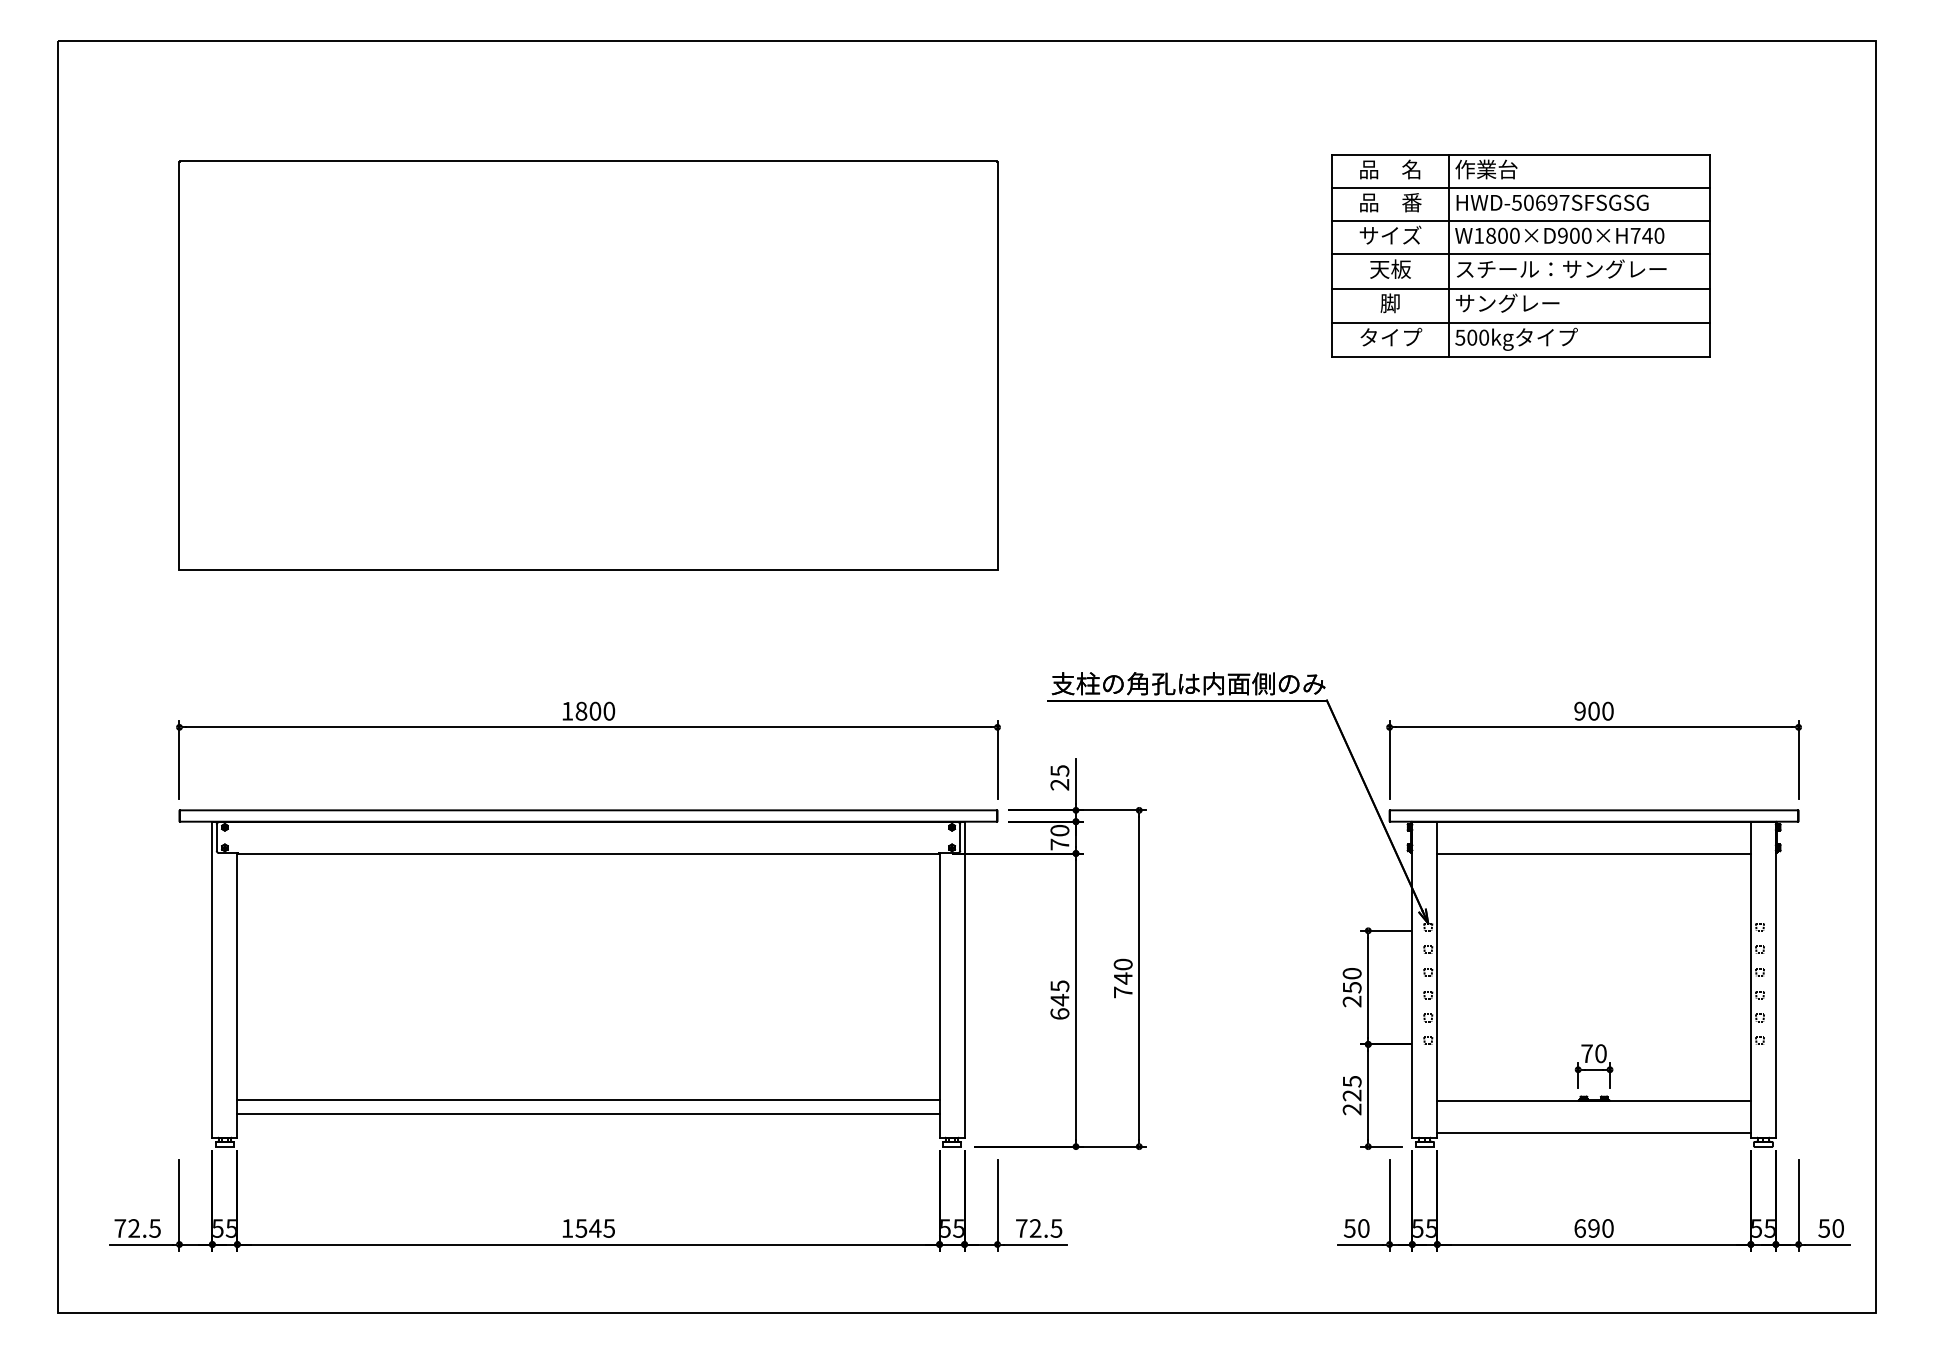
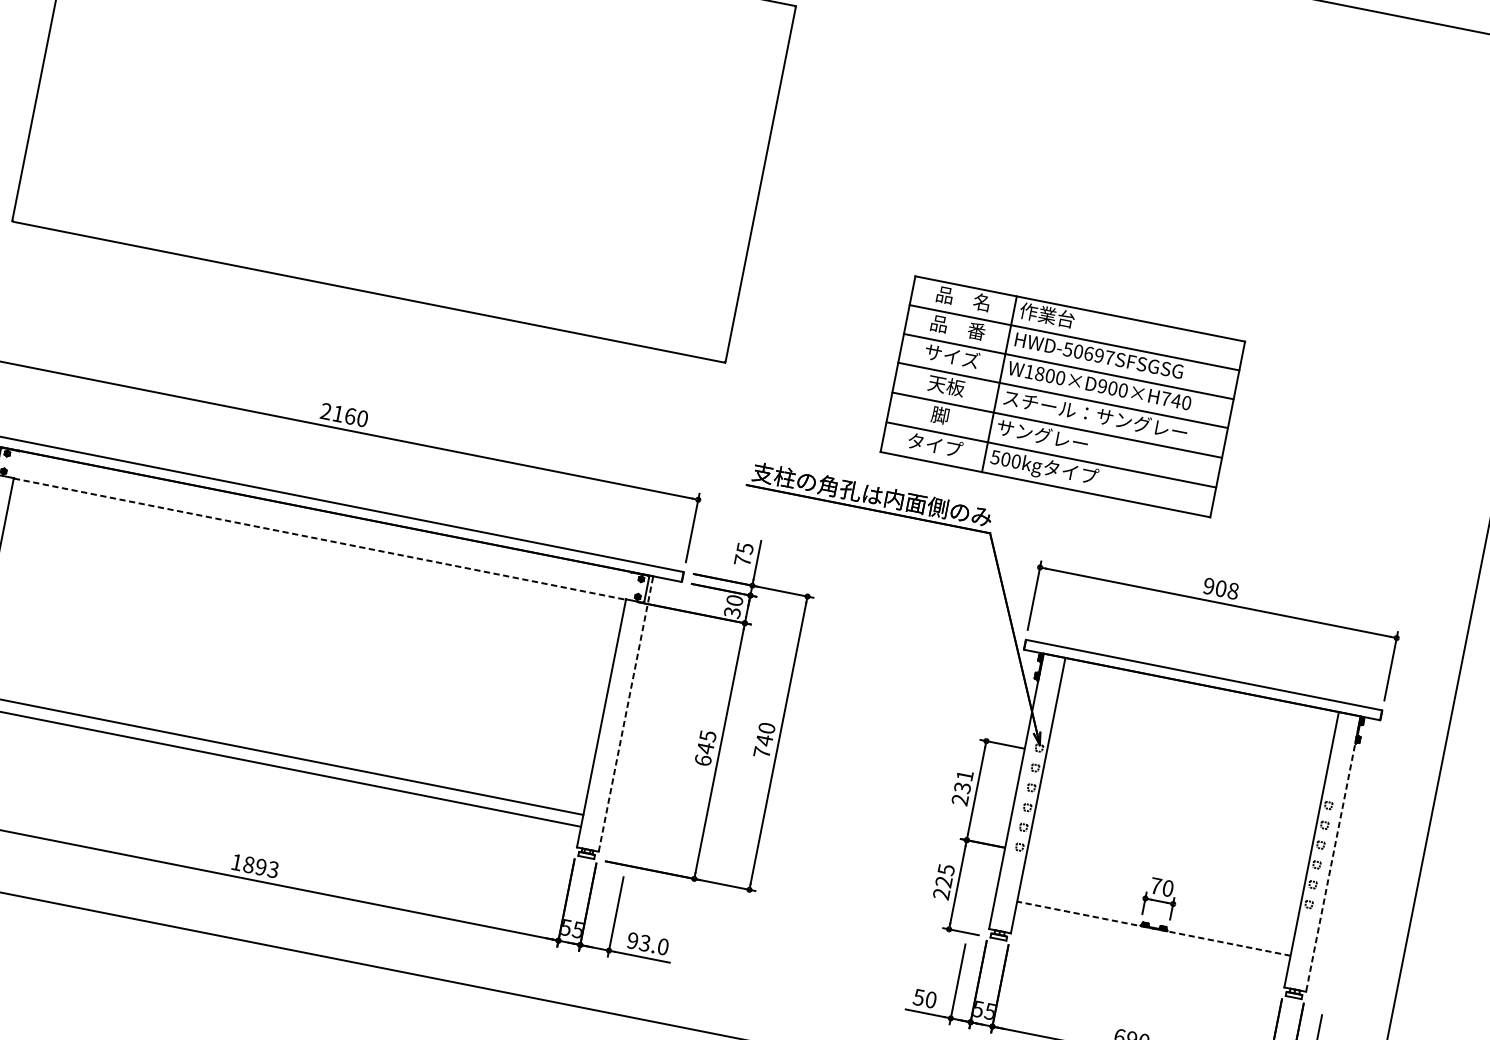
part: (1520, 255) -> (1062, 396), moved
text: (581, 710) -> (338, 413), 1800 -> 2160
text: (1607, 711) -> (1232, 591), 900 -> 908
text: (1059, 784) -> (742, 560), 25 -> 75
text: (1059, 844) -> (732, 612), 70 -> 30
line: (588, 853) -> (319, 539), solid -> dashed
line: (1593, 853) -> (1196, 712), removed
line: (964, 979) -> (625, 713), solid -> dashed
line: (1775, 979) -> (1333, 853), solid -> dashed
text: (1351, 980) -> (963, 781), 250 -> 231
line: (1594, 1101) -> (1154, 929), solid -> dashed
line: (1593, 1133) -> (1147, 956), removed
text: (594, 1228) -> (260, 867), 1545 -> 1893
text: (1039, 1228) -> (648, 943), 72.5 -> 93.0

